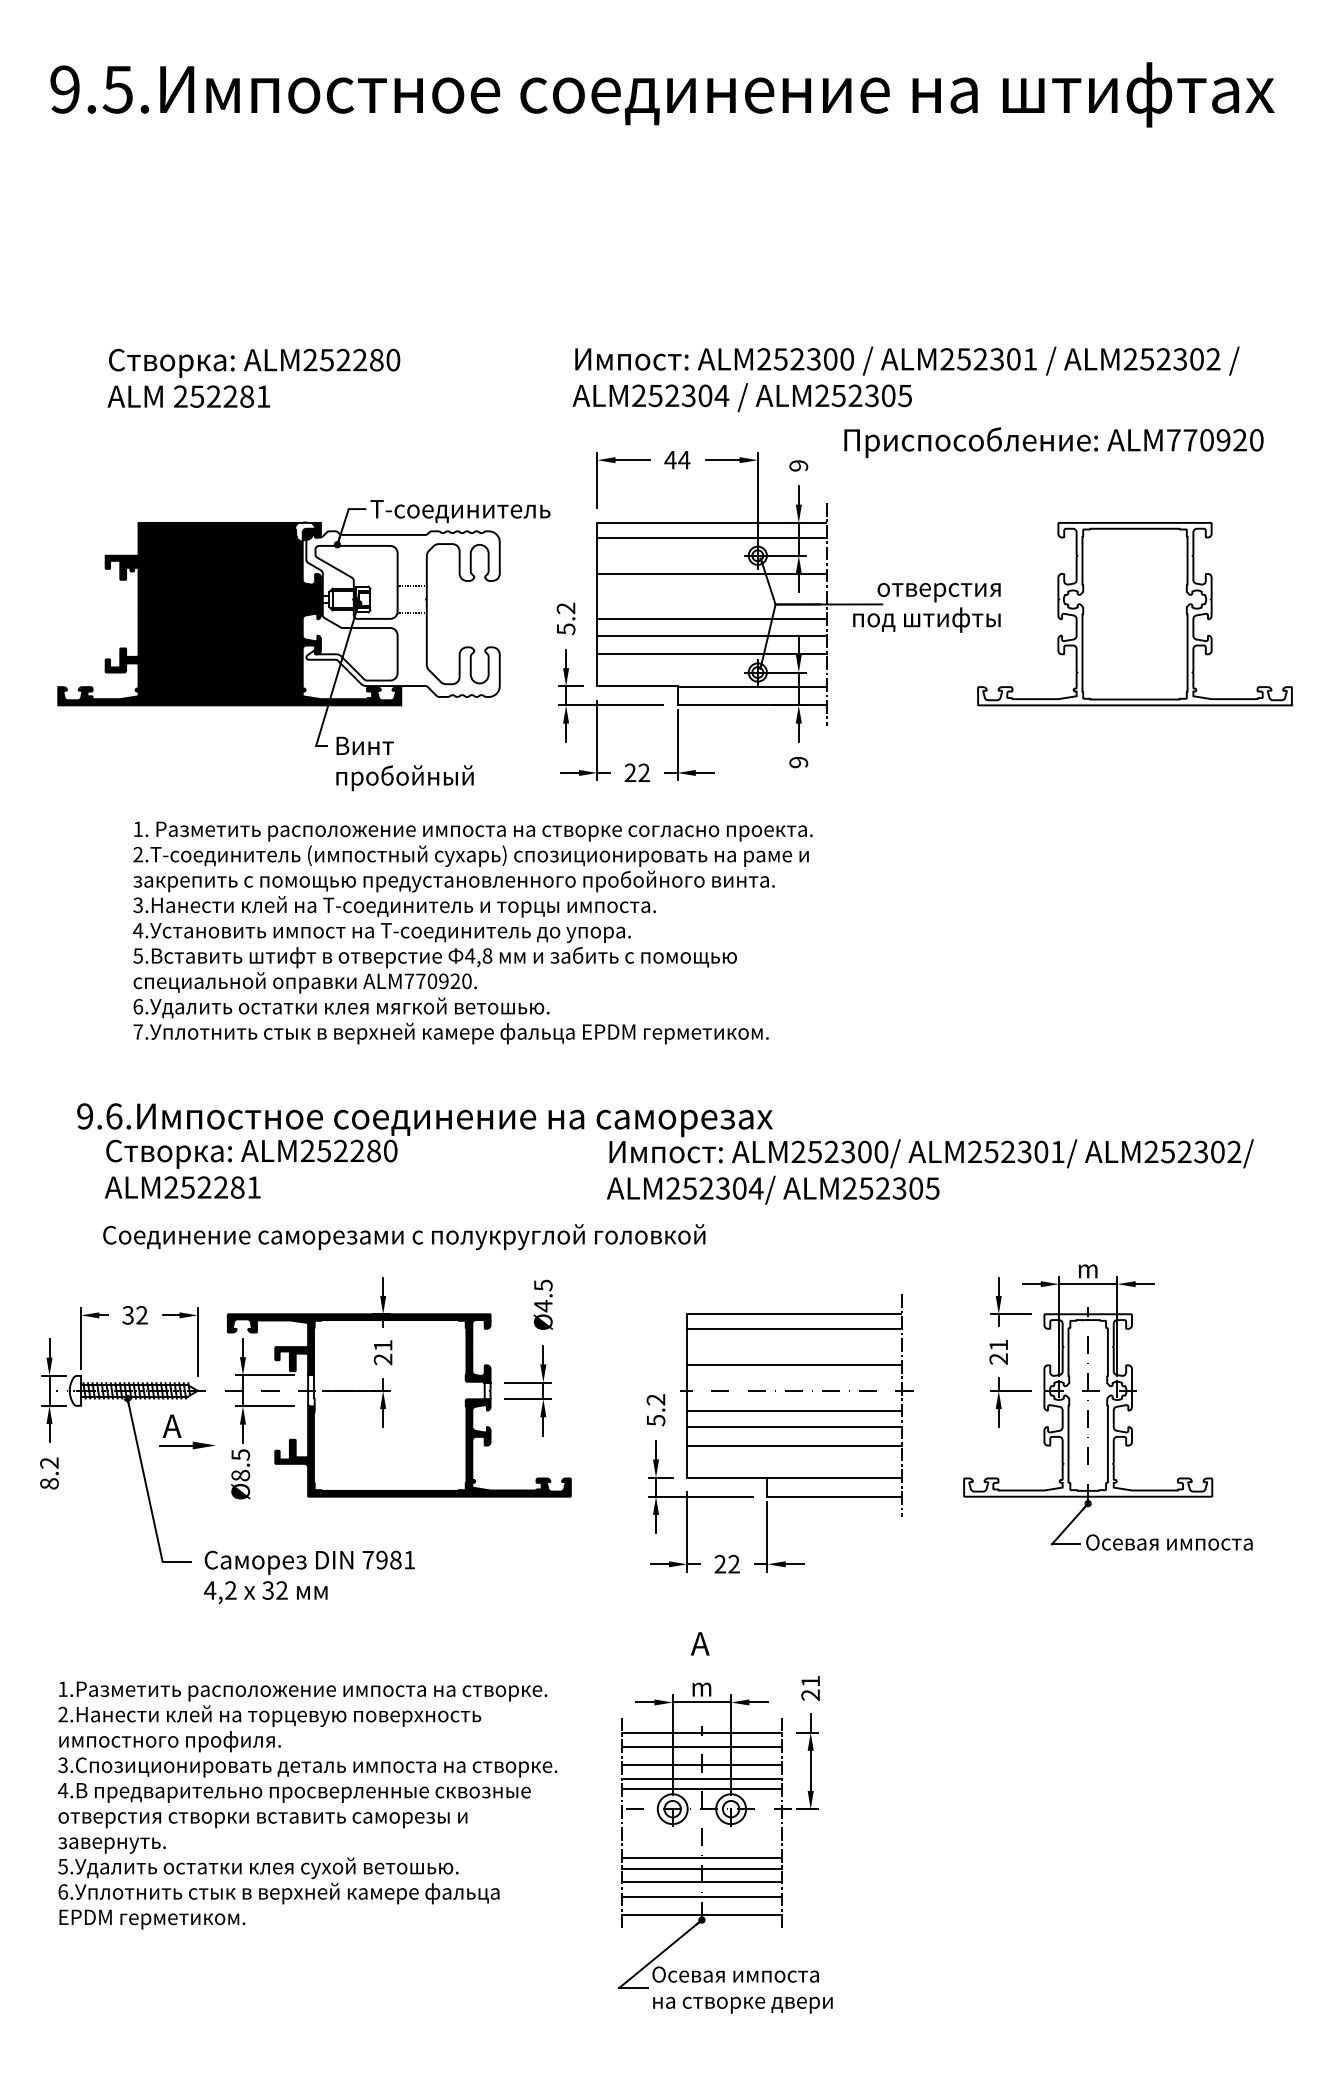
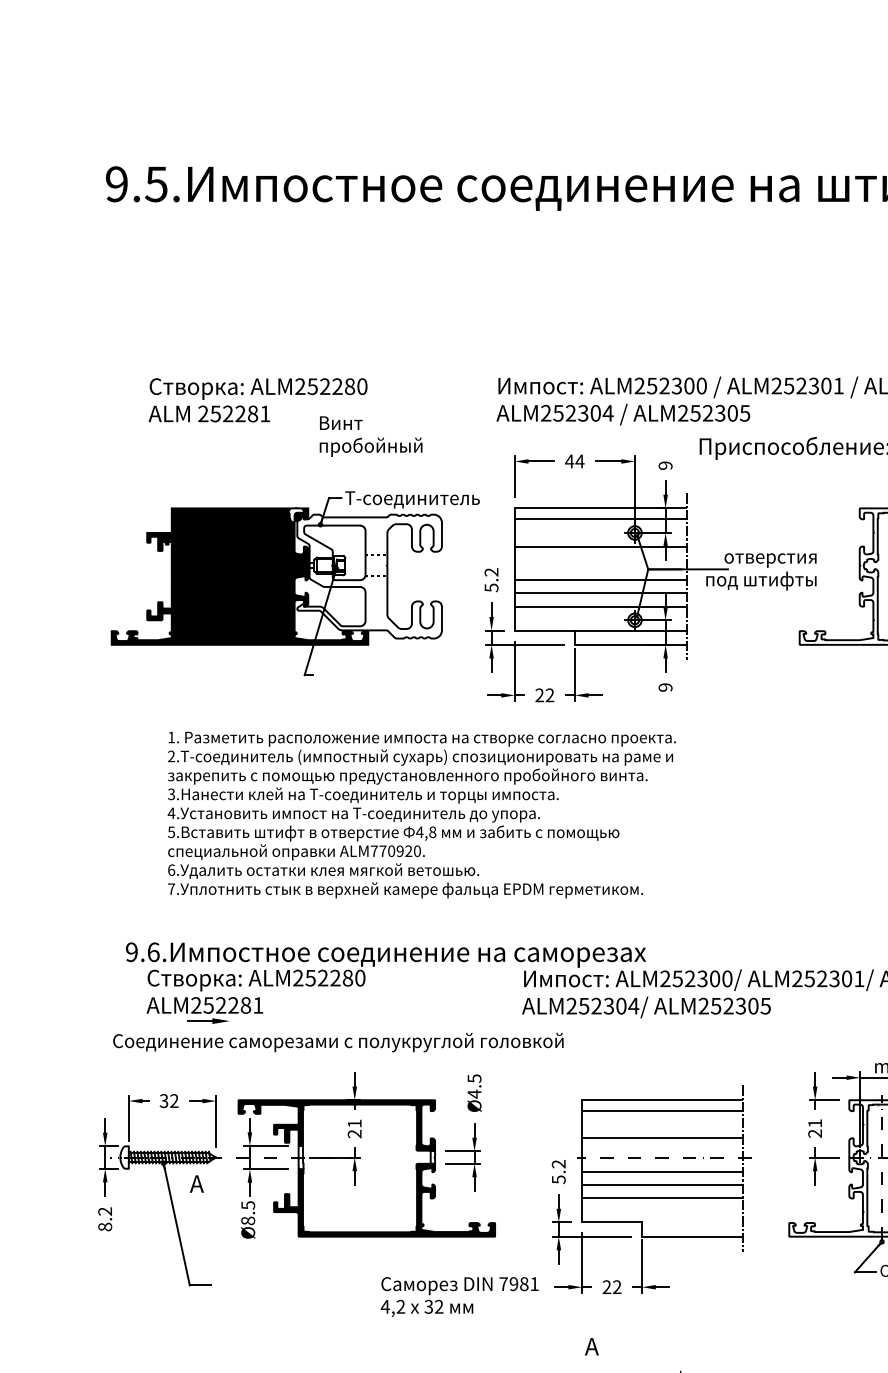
text: (404, 763) -> (370, 436), moved
text: (404, 1237) -> (338, 1042), moved
part: (187, 1445) -> (208, 1021), moved
line: (834, 1478) -> (692, 1223), removed
text: (308, 1577) -> (458, 1297), moved

